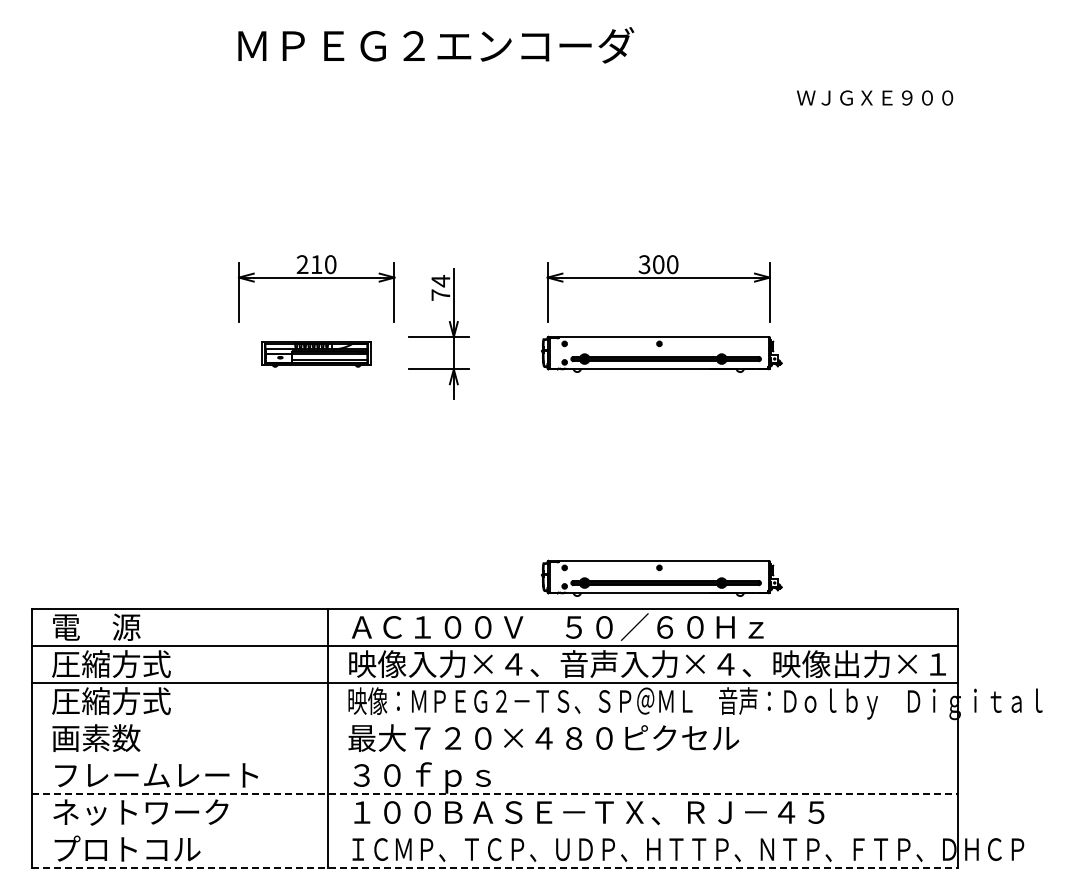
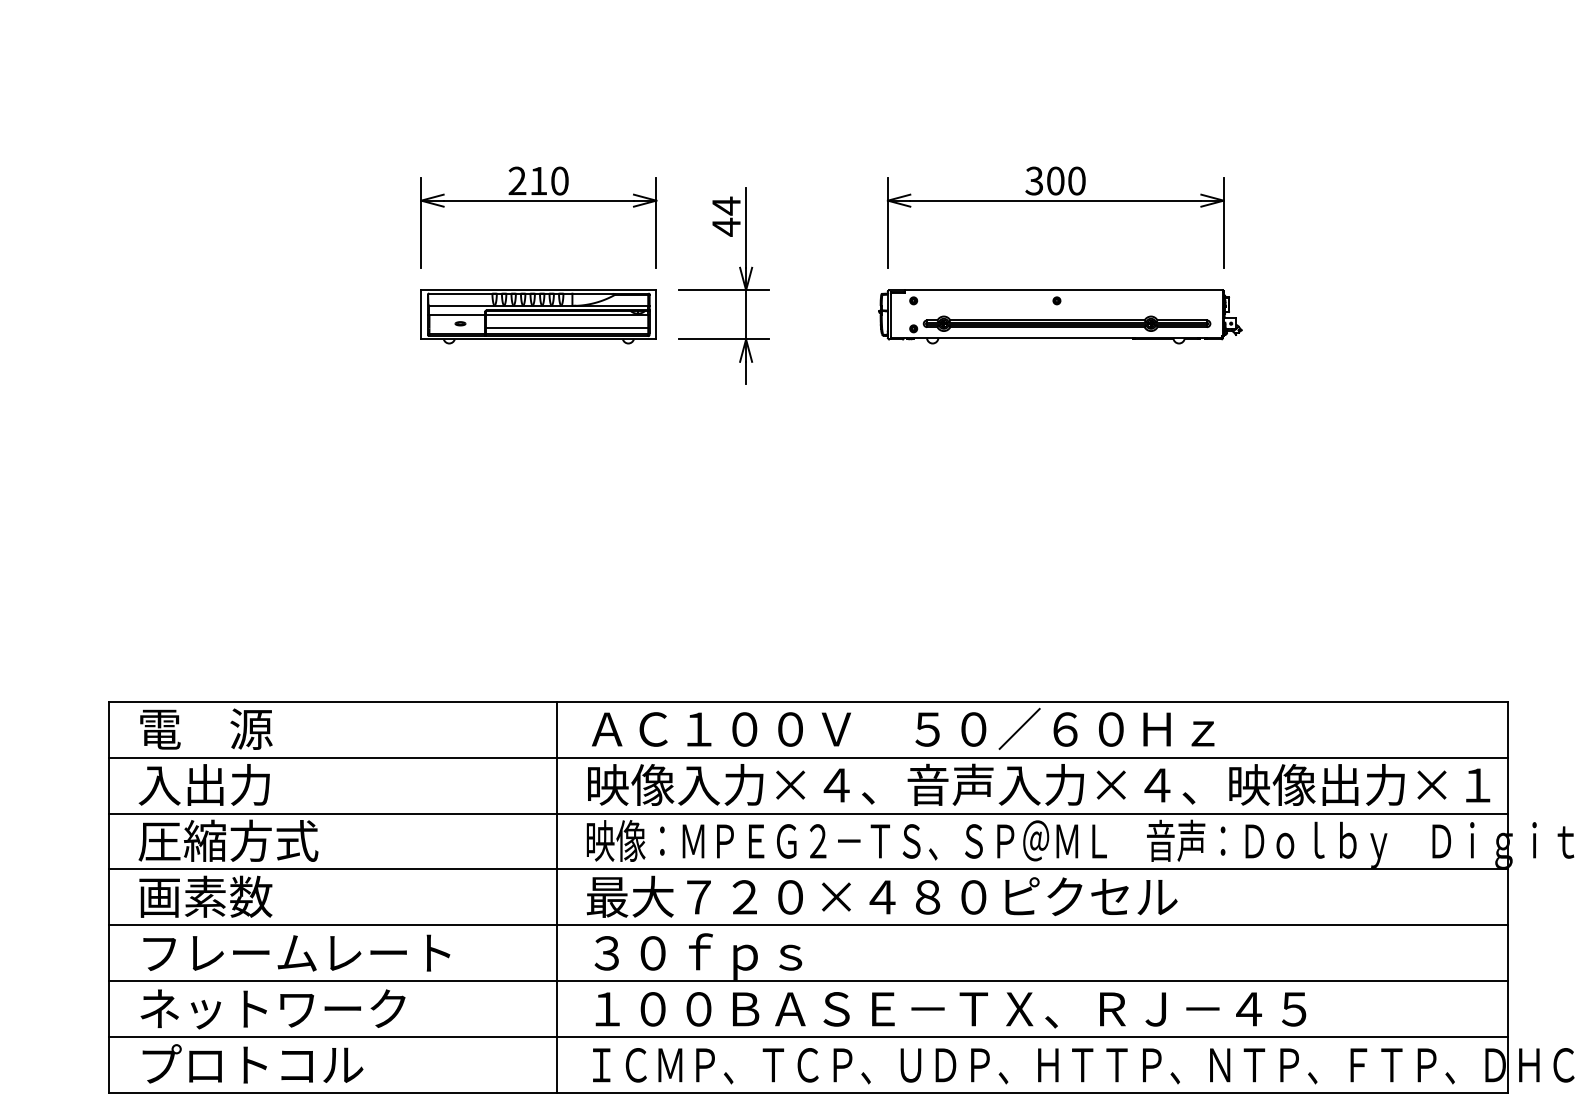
text: (440, 295) -> (725, 227), 74 -> 44
part: (316, 354) -> (538, 316), size x1.43
part: (661, 577) -> (1060, 654), removed
text: (111, 663) -> (228, 784), 圧縮方式 -> 入出力
line: (494, 720) -> (807, 870), added
line: (494, 757) -> (807, 926), added
line: (495, 794) -> (809, 982), dashed -> solid
line: (494, 831) -> (807, 1037), added
line: (495, 868) -> (809, 1093), dashed -> solid

